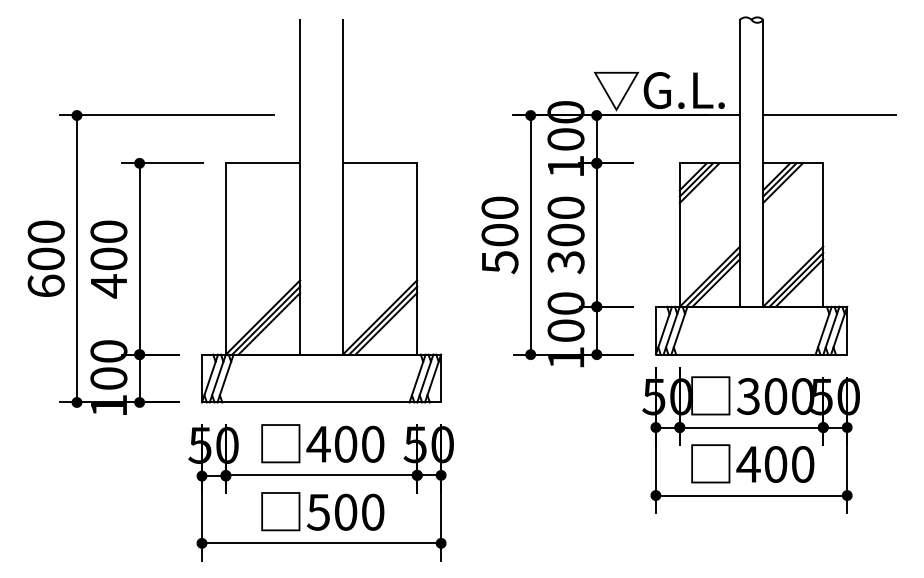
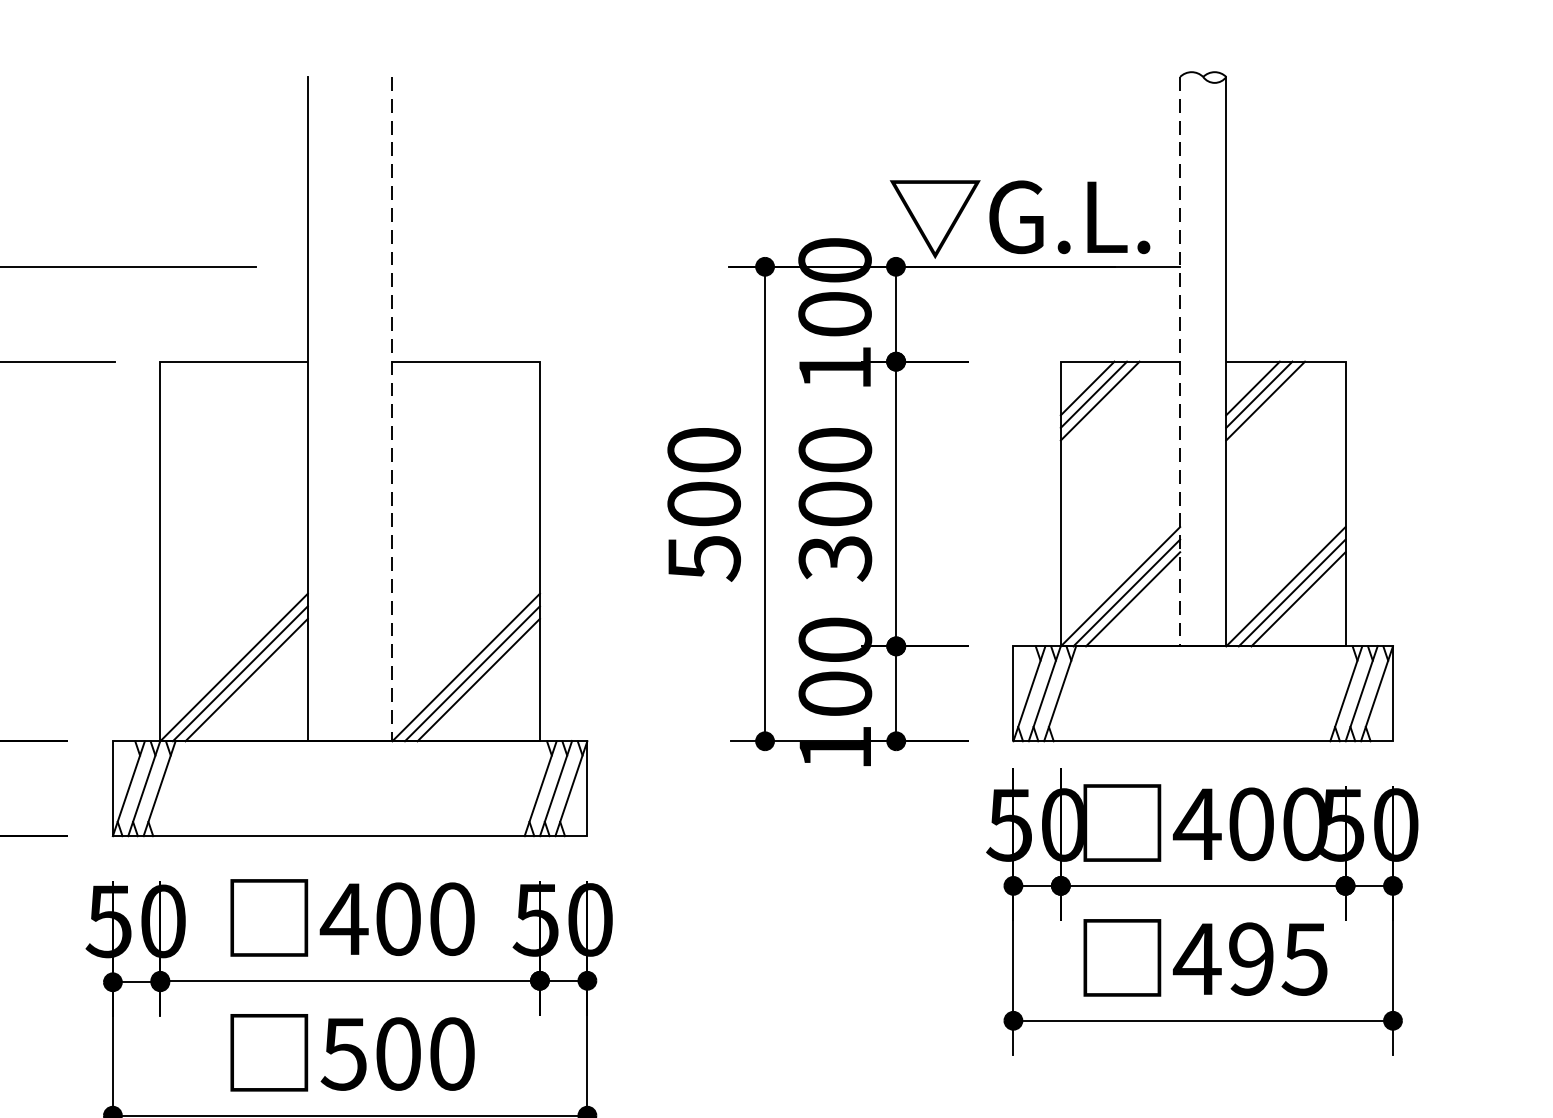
line: (829, 115) -> (1357, 266), removed
line: (739, 163) -> (1179, 362), solid -> dashed
line: (342, 187) -> (391, 409), solid -> dashed
text: (748, 396) -> (1197, 824), 300 -> 400
text: (789, 464) -> (1278, 959), 400 -> 495

